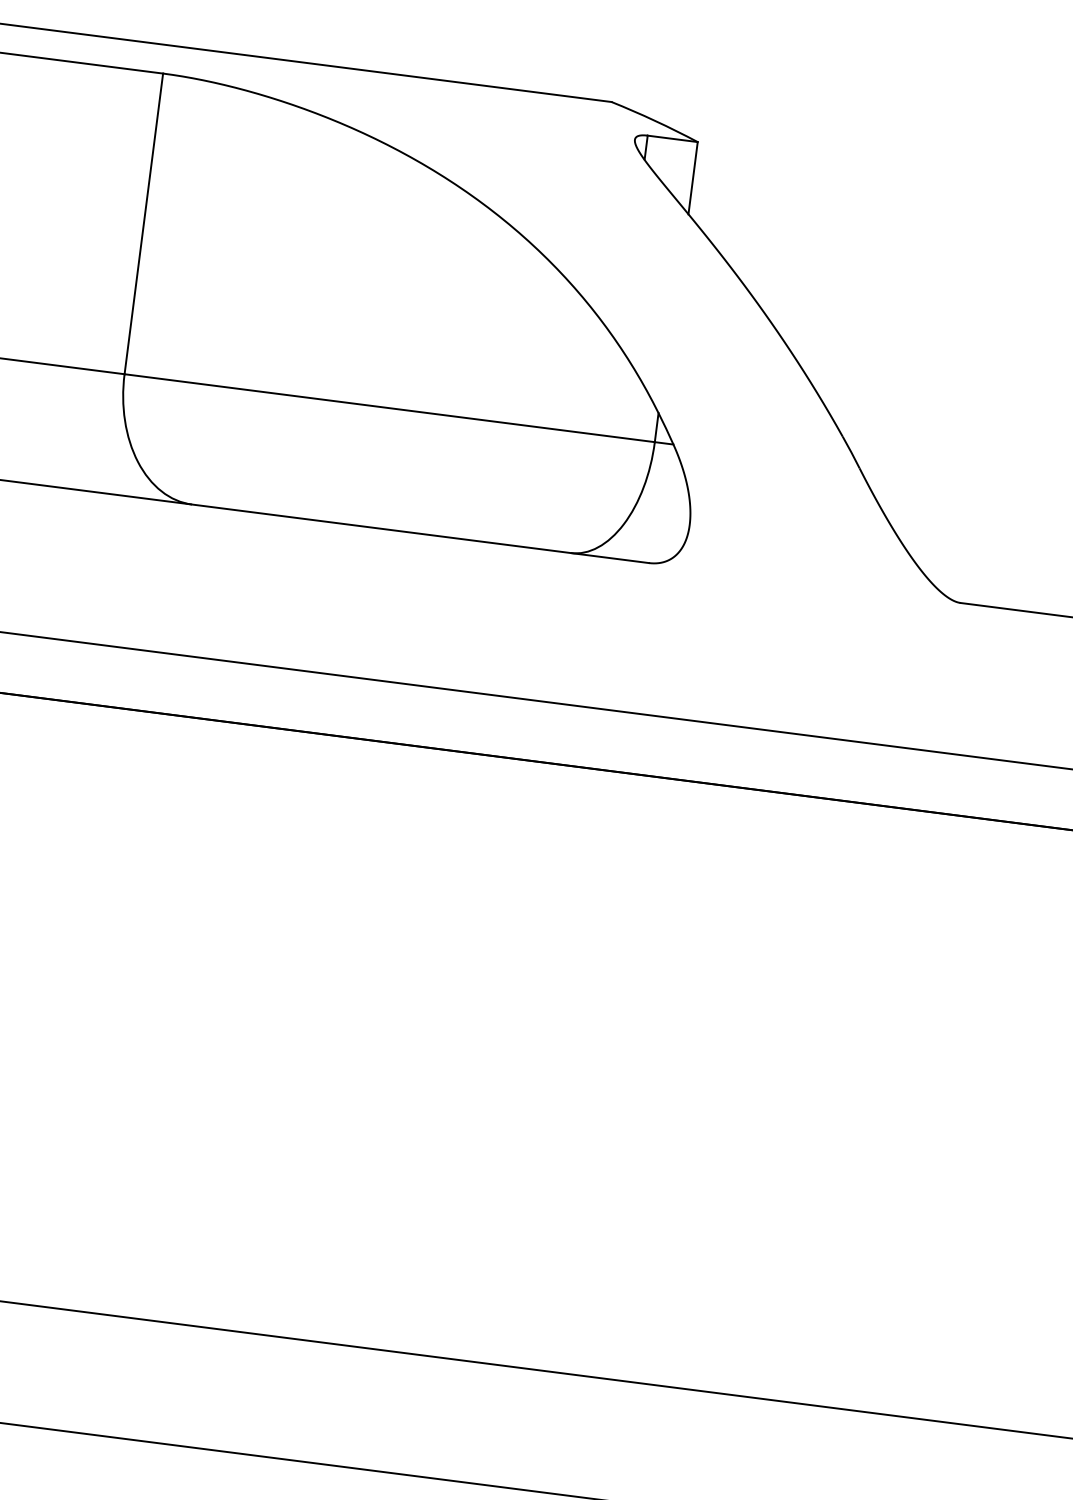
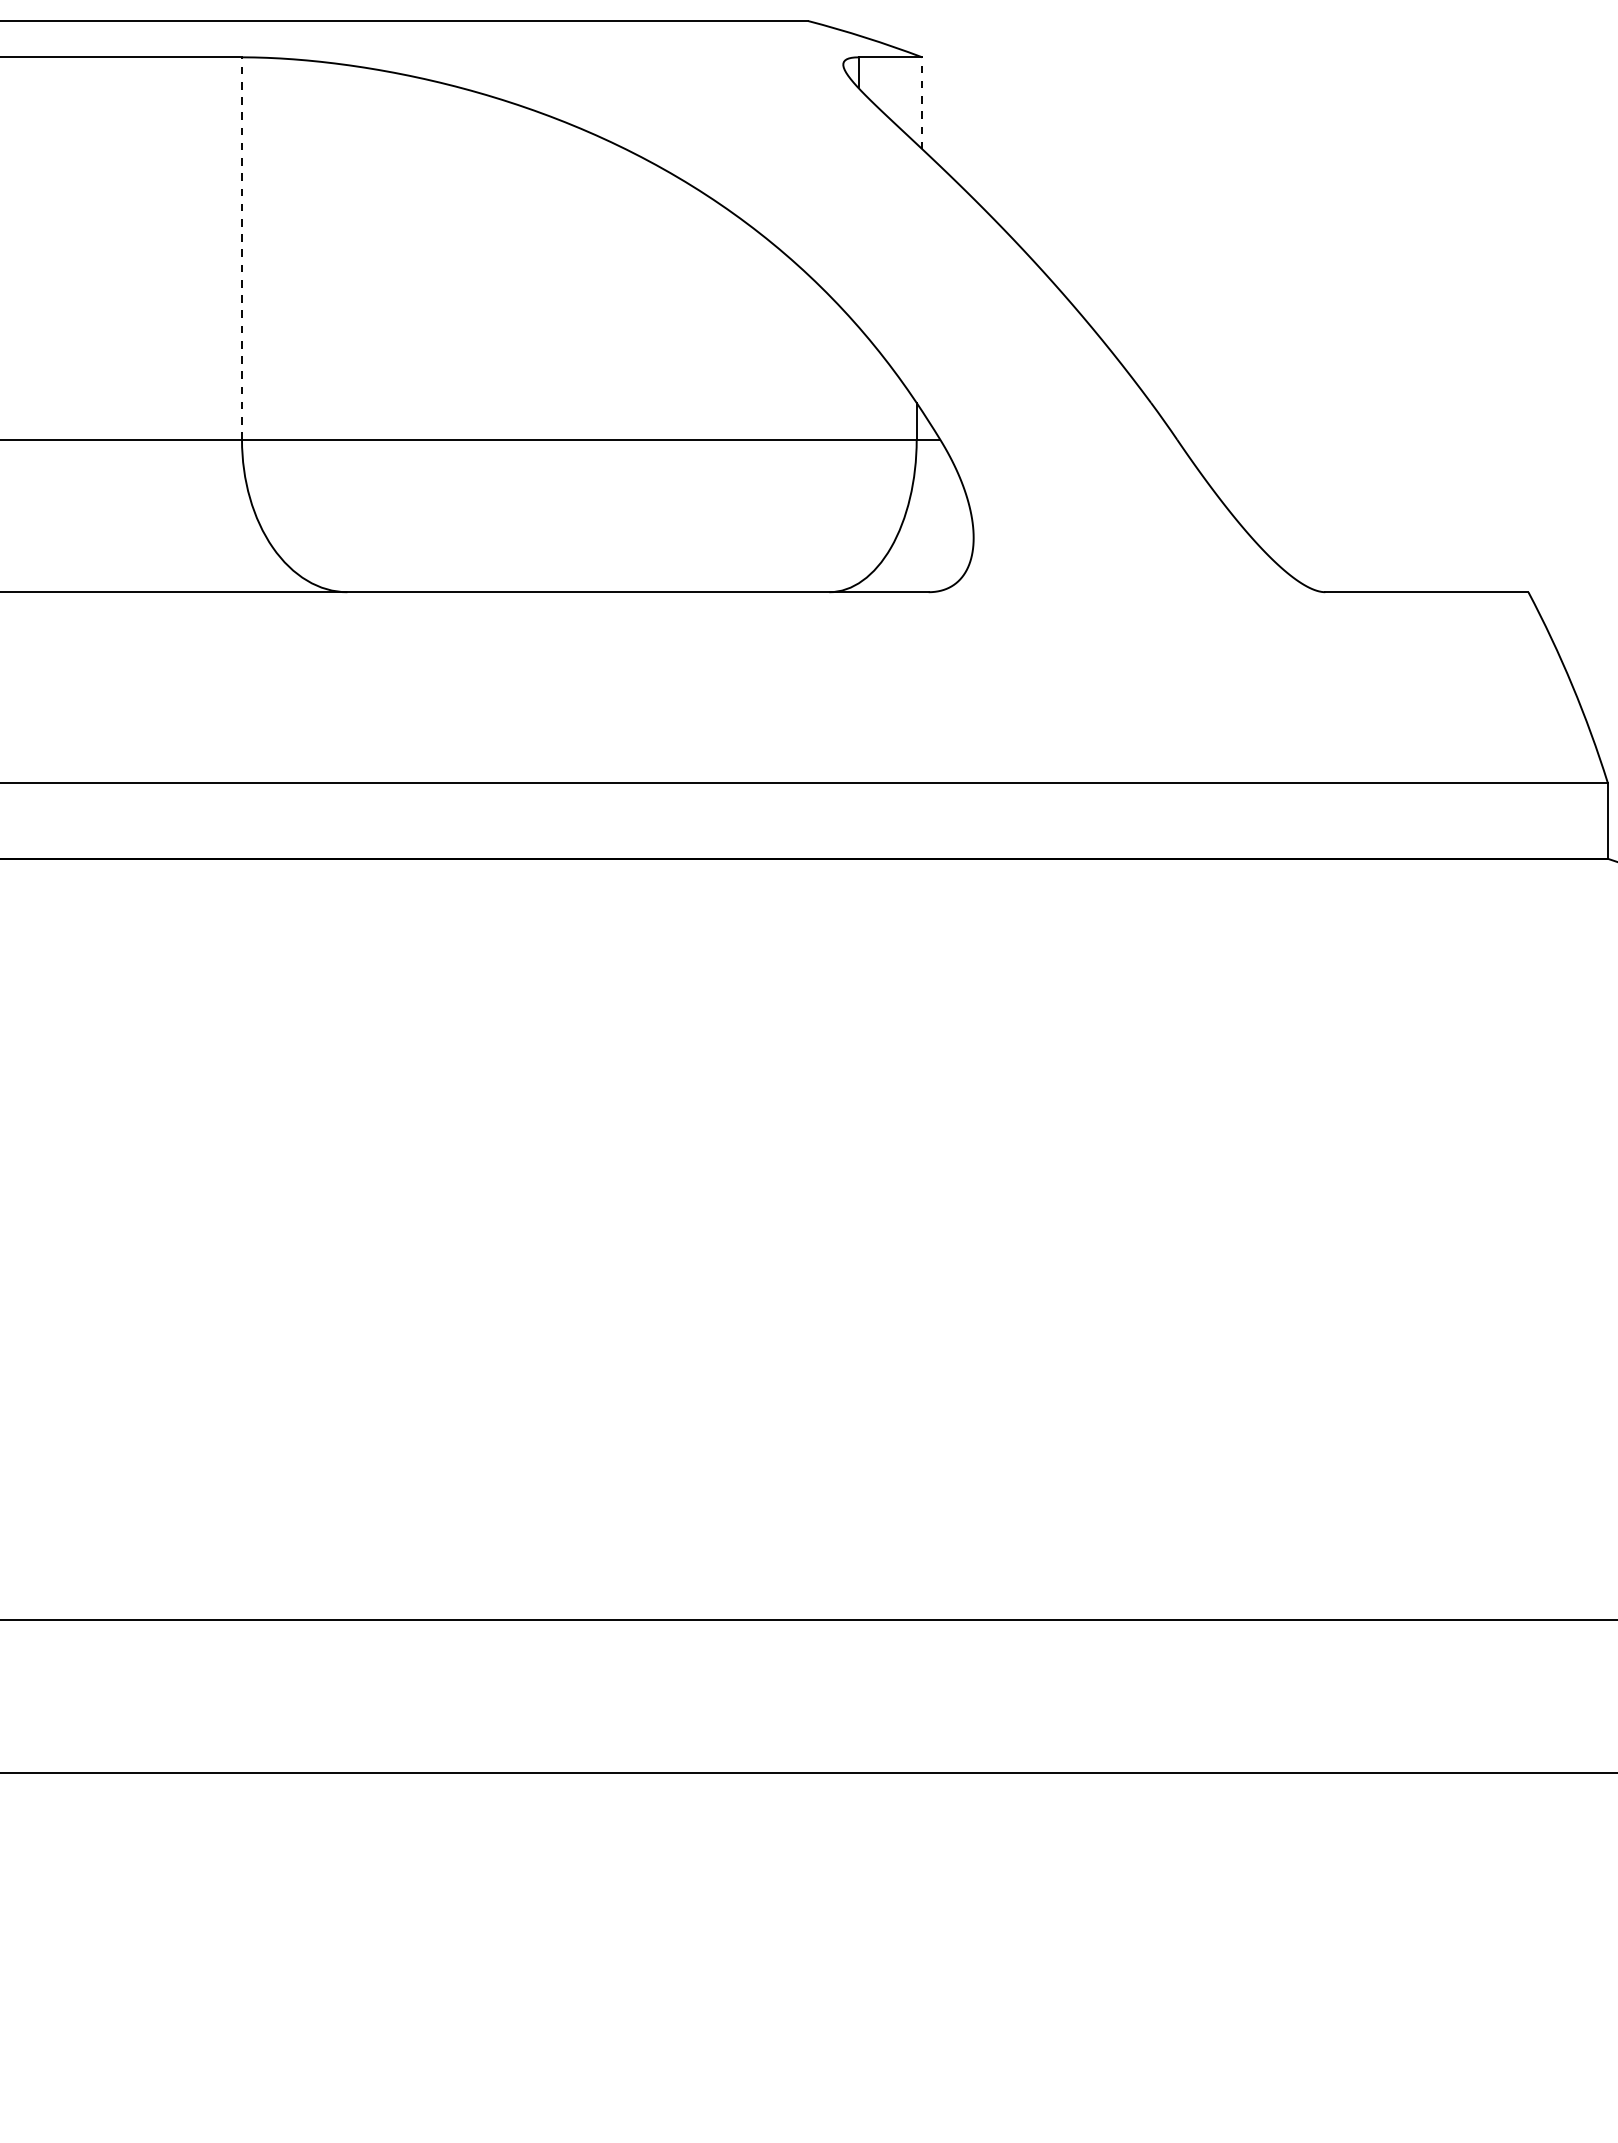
line: (693, 177) -> (922, 102), solid -> dashed
line: (144, 223) -> (242, 248), solid -> dashed

